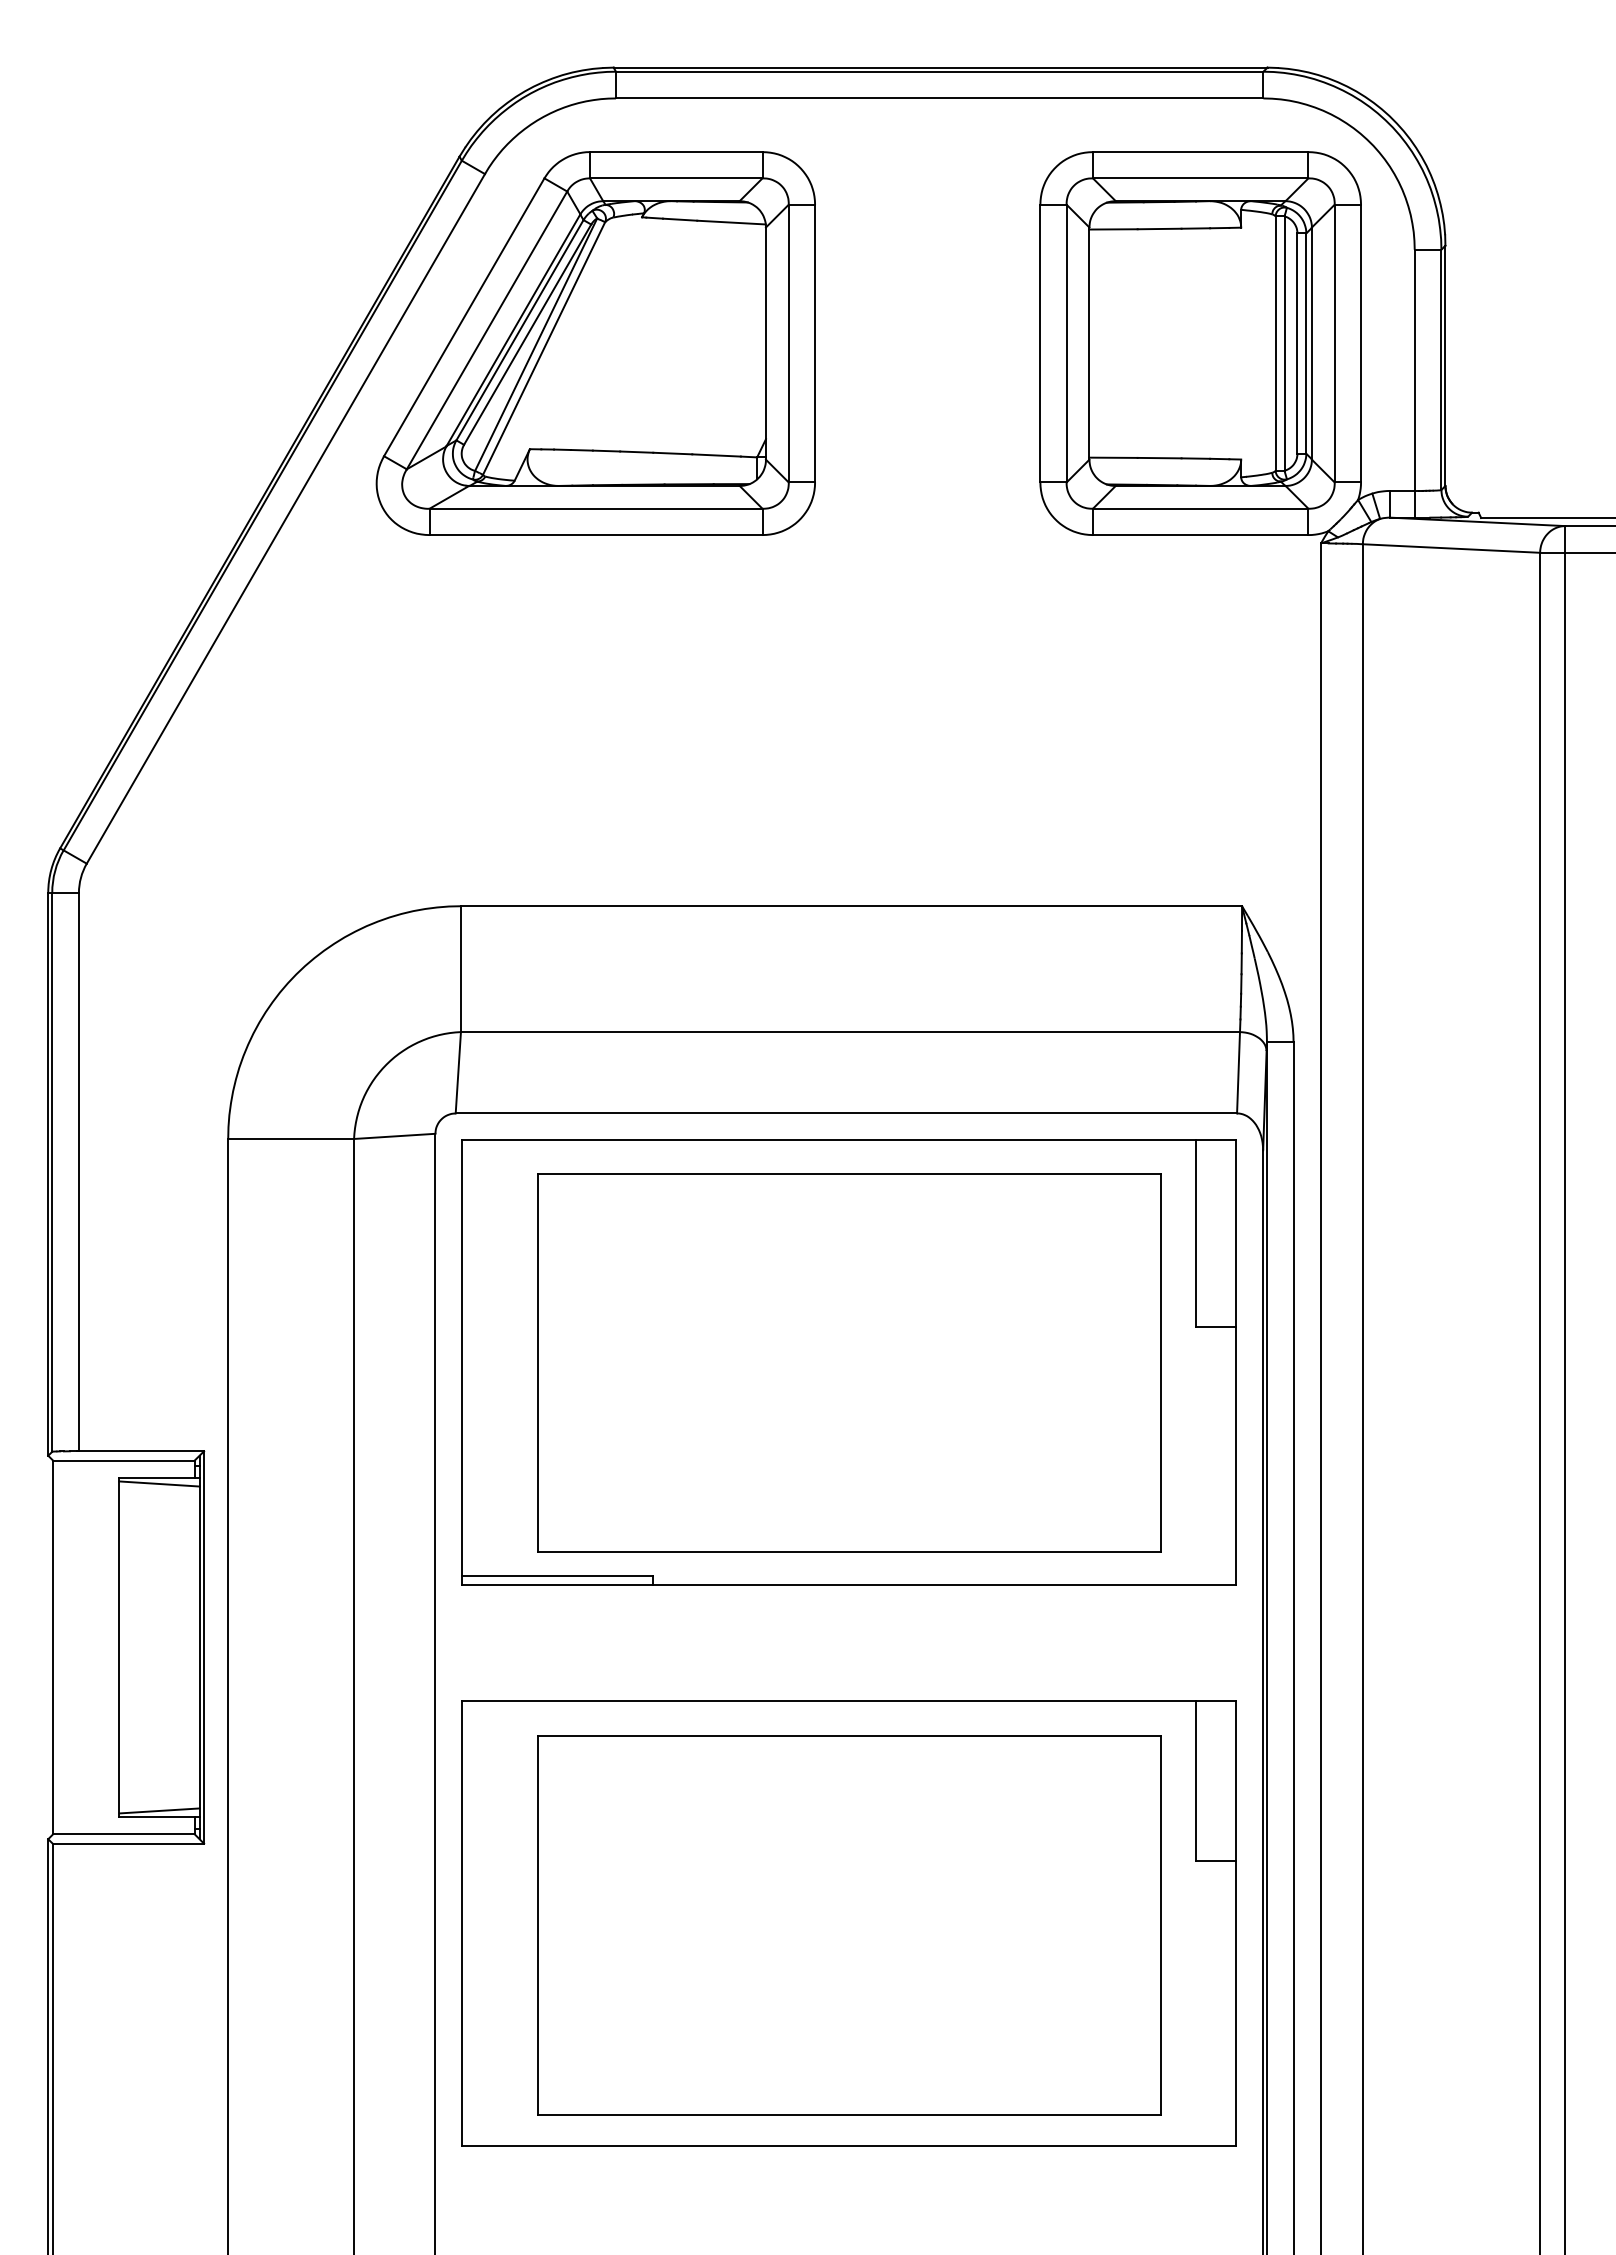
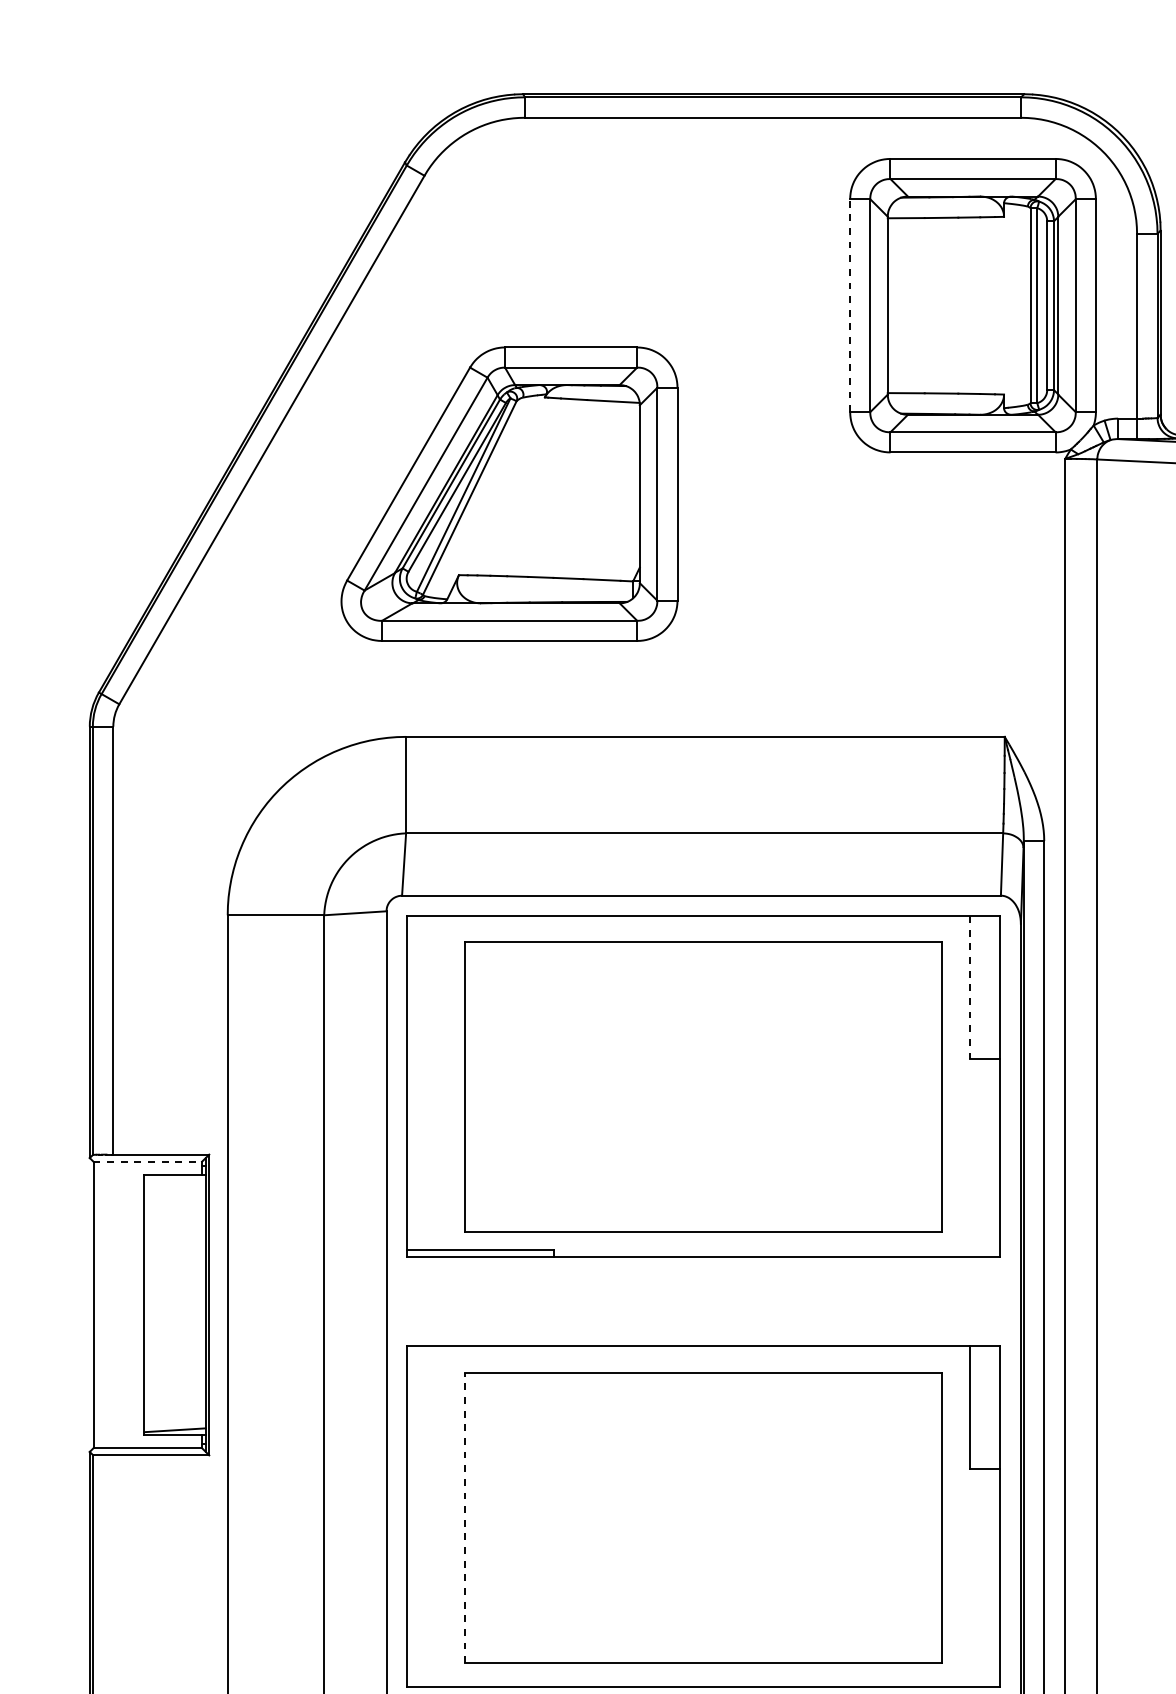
part: (595, 343) -> (509, 494), moved
line: (1040, 343) -> (850, 305), solid -> dashed
line: (1196, 1233) -> (969, 987), solid -> dashed
line: (123, 1460) -> (147, 1161), solid -> dashed
line: (159, 1483) -> (175, 1179), removed
line: (537, 1925) -> (464, 1518), solid -> dashed

